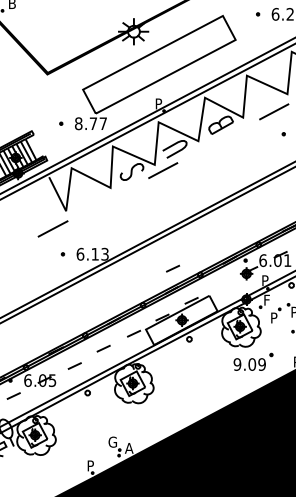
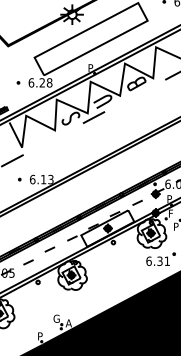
text: (91, 123) -> (40, 82), 8.77 -> 6.28
line: (173, 268) -> (137, 202), moved
text: (249, 364) -> (157, 261), 9.09 -> 6.31

